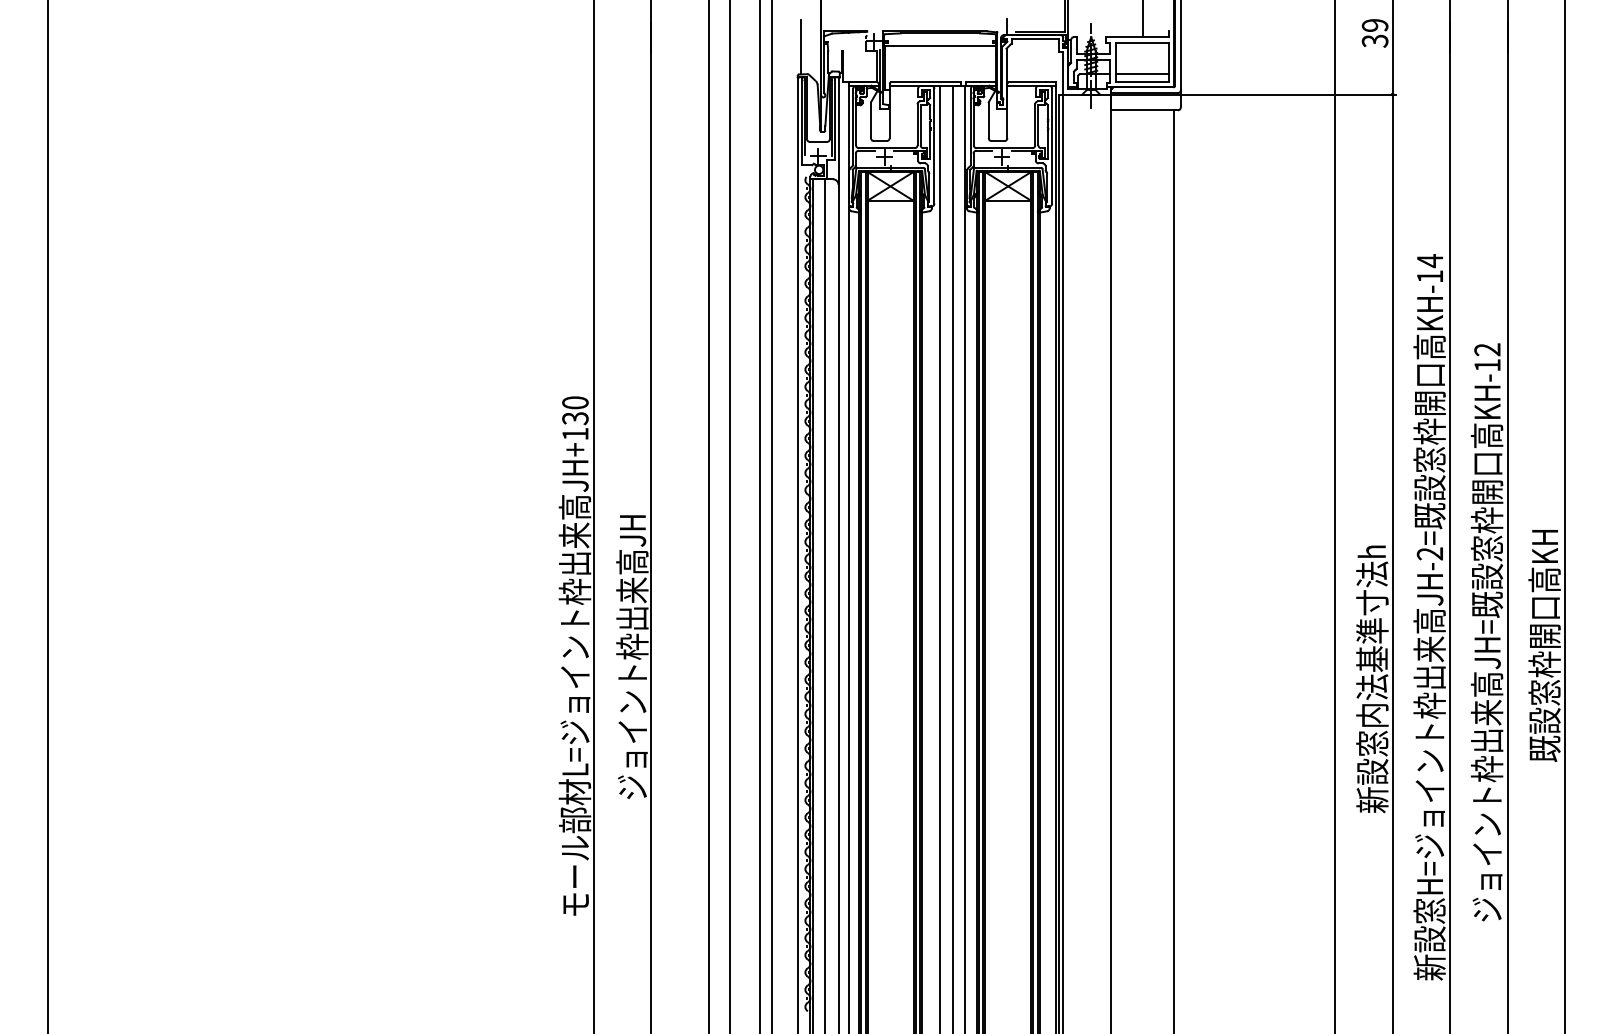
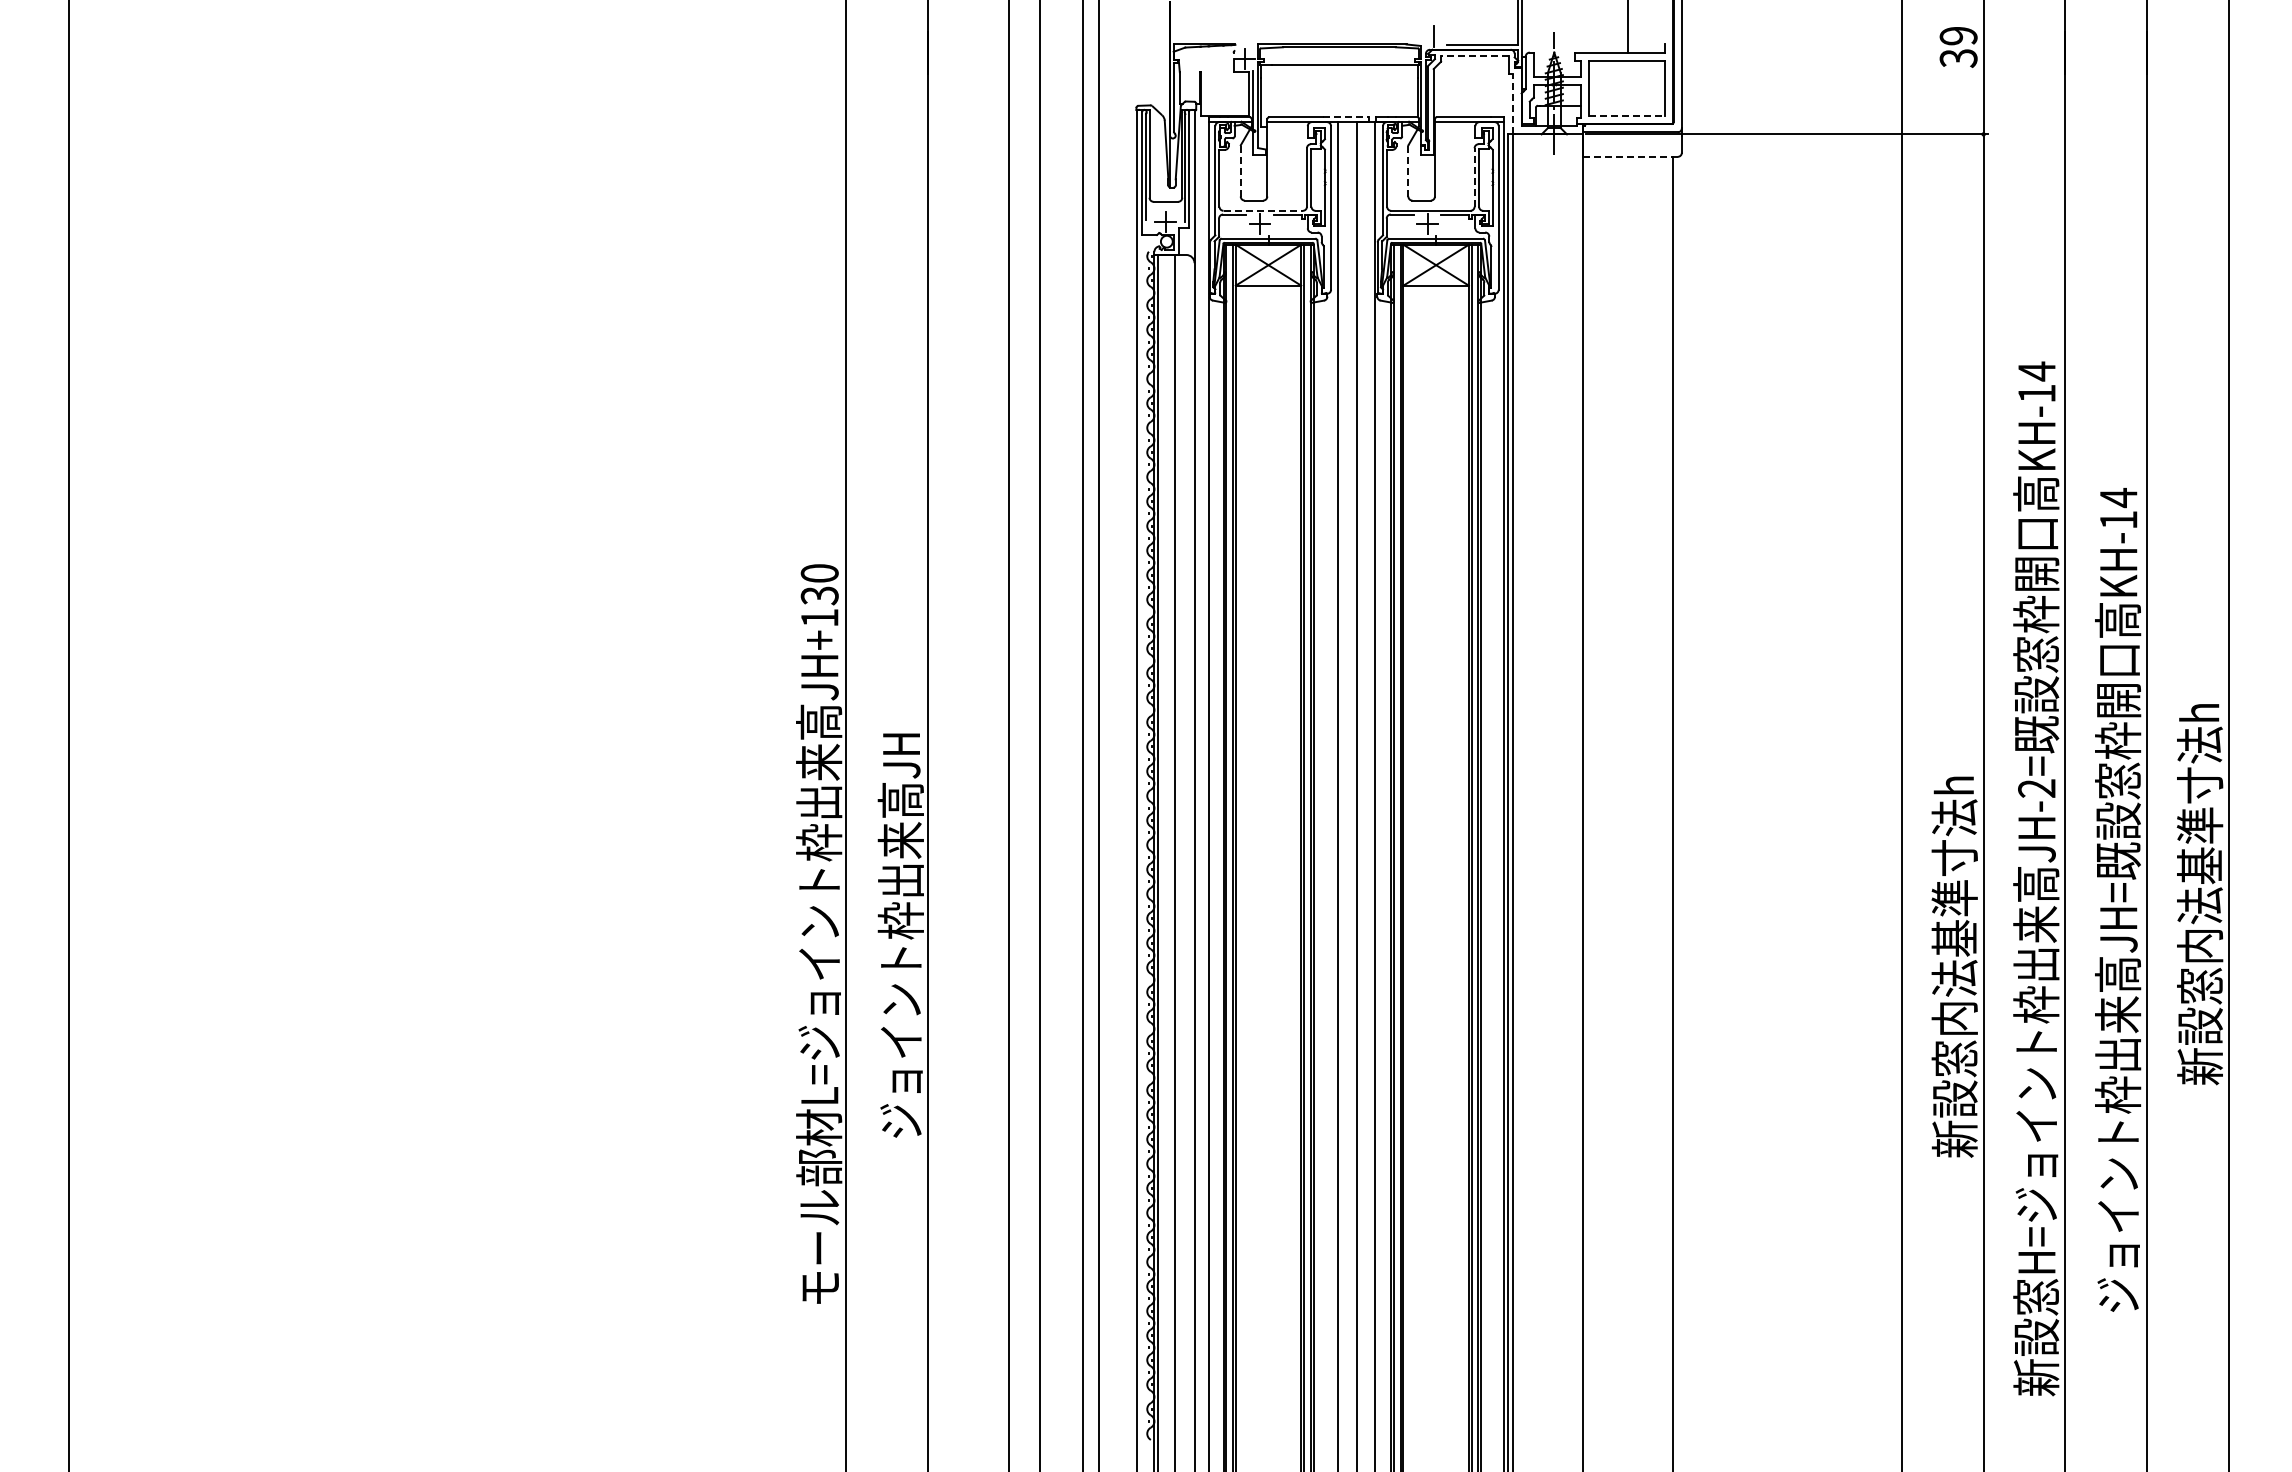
line: (1035, 39) -> (1474, 55), solid -> dashed
line: (801, 46) -> (1141, 66), removed
line: (1062, 72) -> (1513, 103), solid -> dashed
line: (1141, 74) -> (1626, 105), removed
line: (1142, 81) -> (1627, 115), solid -> dashed
line: (944, 82) -> (1345, 117), solid -> dashed
line: (1144, 110) -> (1630, 156), solid -> dashed
line: (870, 119) -> (1240, 170), solid -> dashed
line: (988, 119) -> (1408, 170), solid -> dashed
line: (1035, 124) -> (1474, 177), solid -> dashed
line: (887, 147) -> (1263, 210), solid -> dashed
text: (1487, 349) -> (2118, 497), KH-12 -> KH-14
text: (1544, 628) -> (2200, 894), 既設窓枠開口高KH -> 新設窓内法基準寸法h

